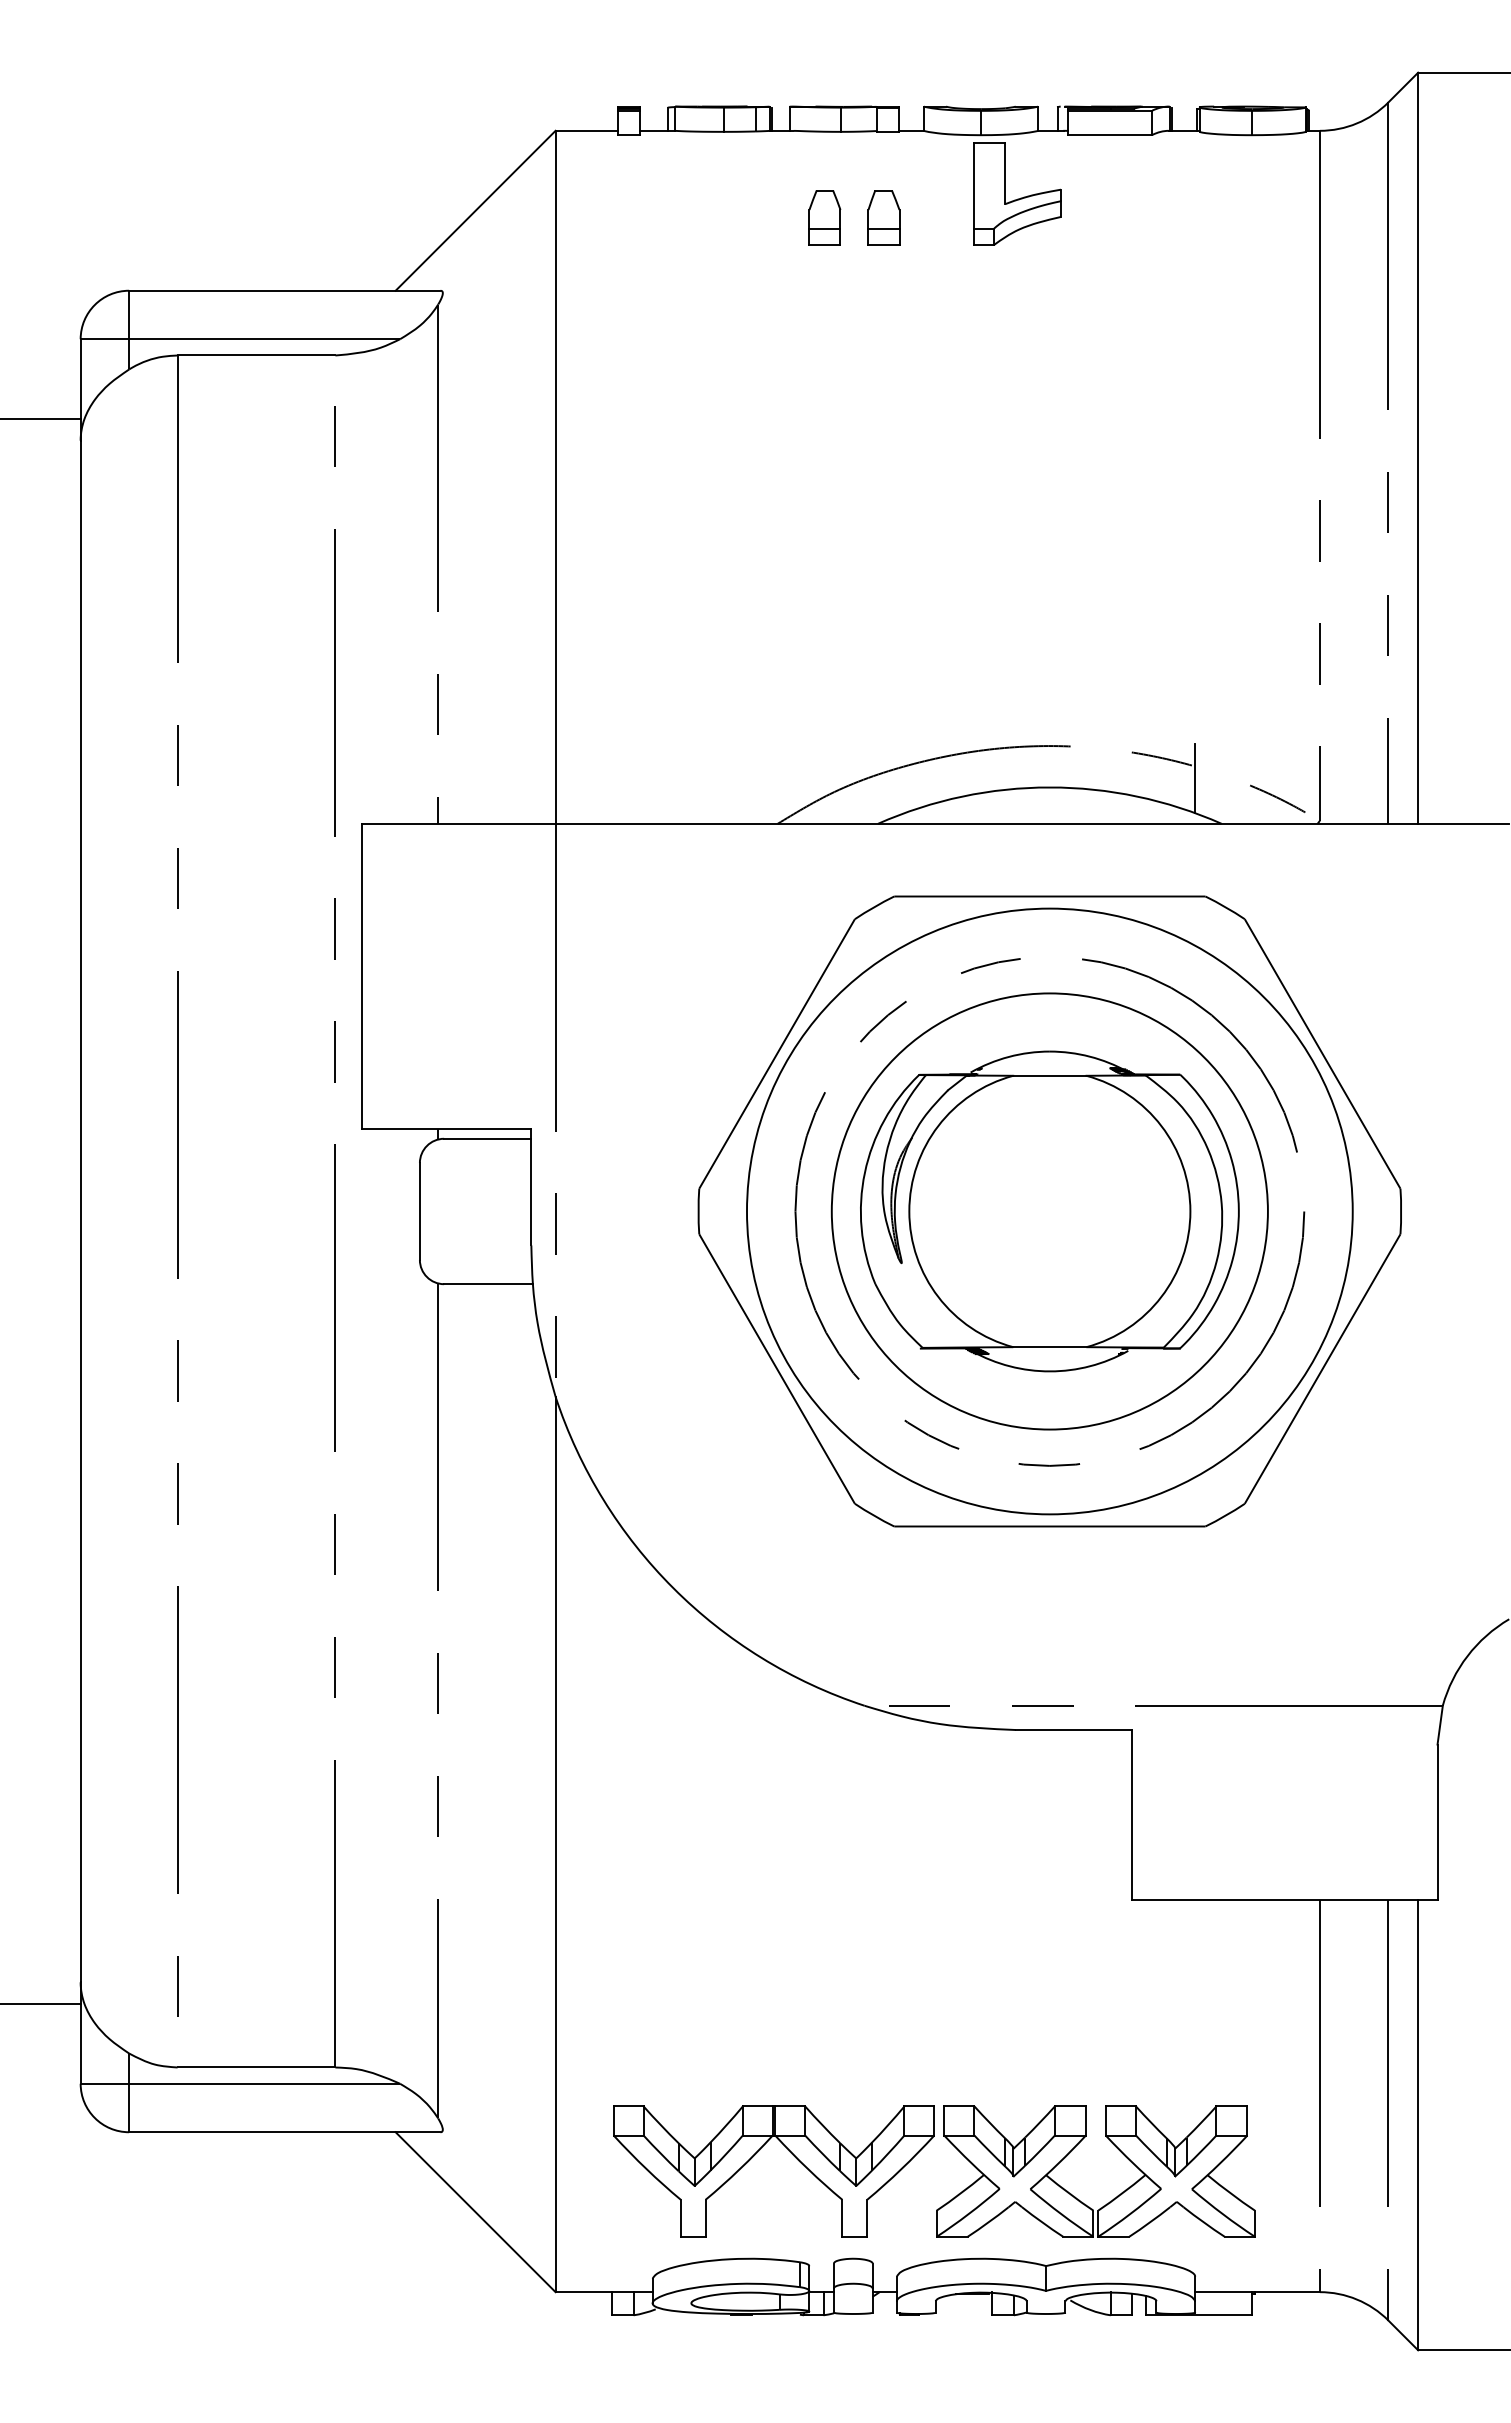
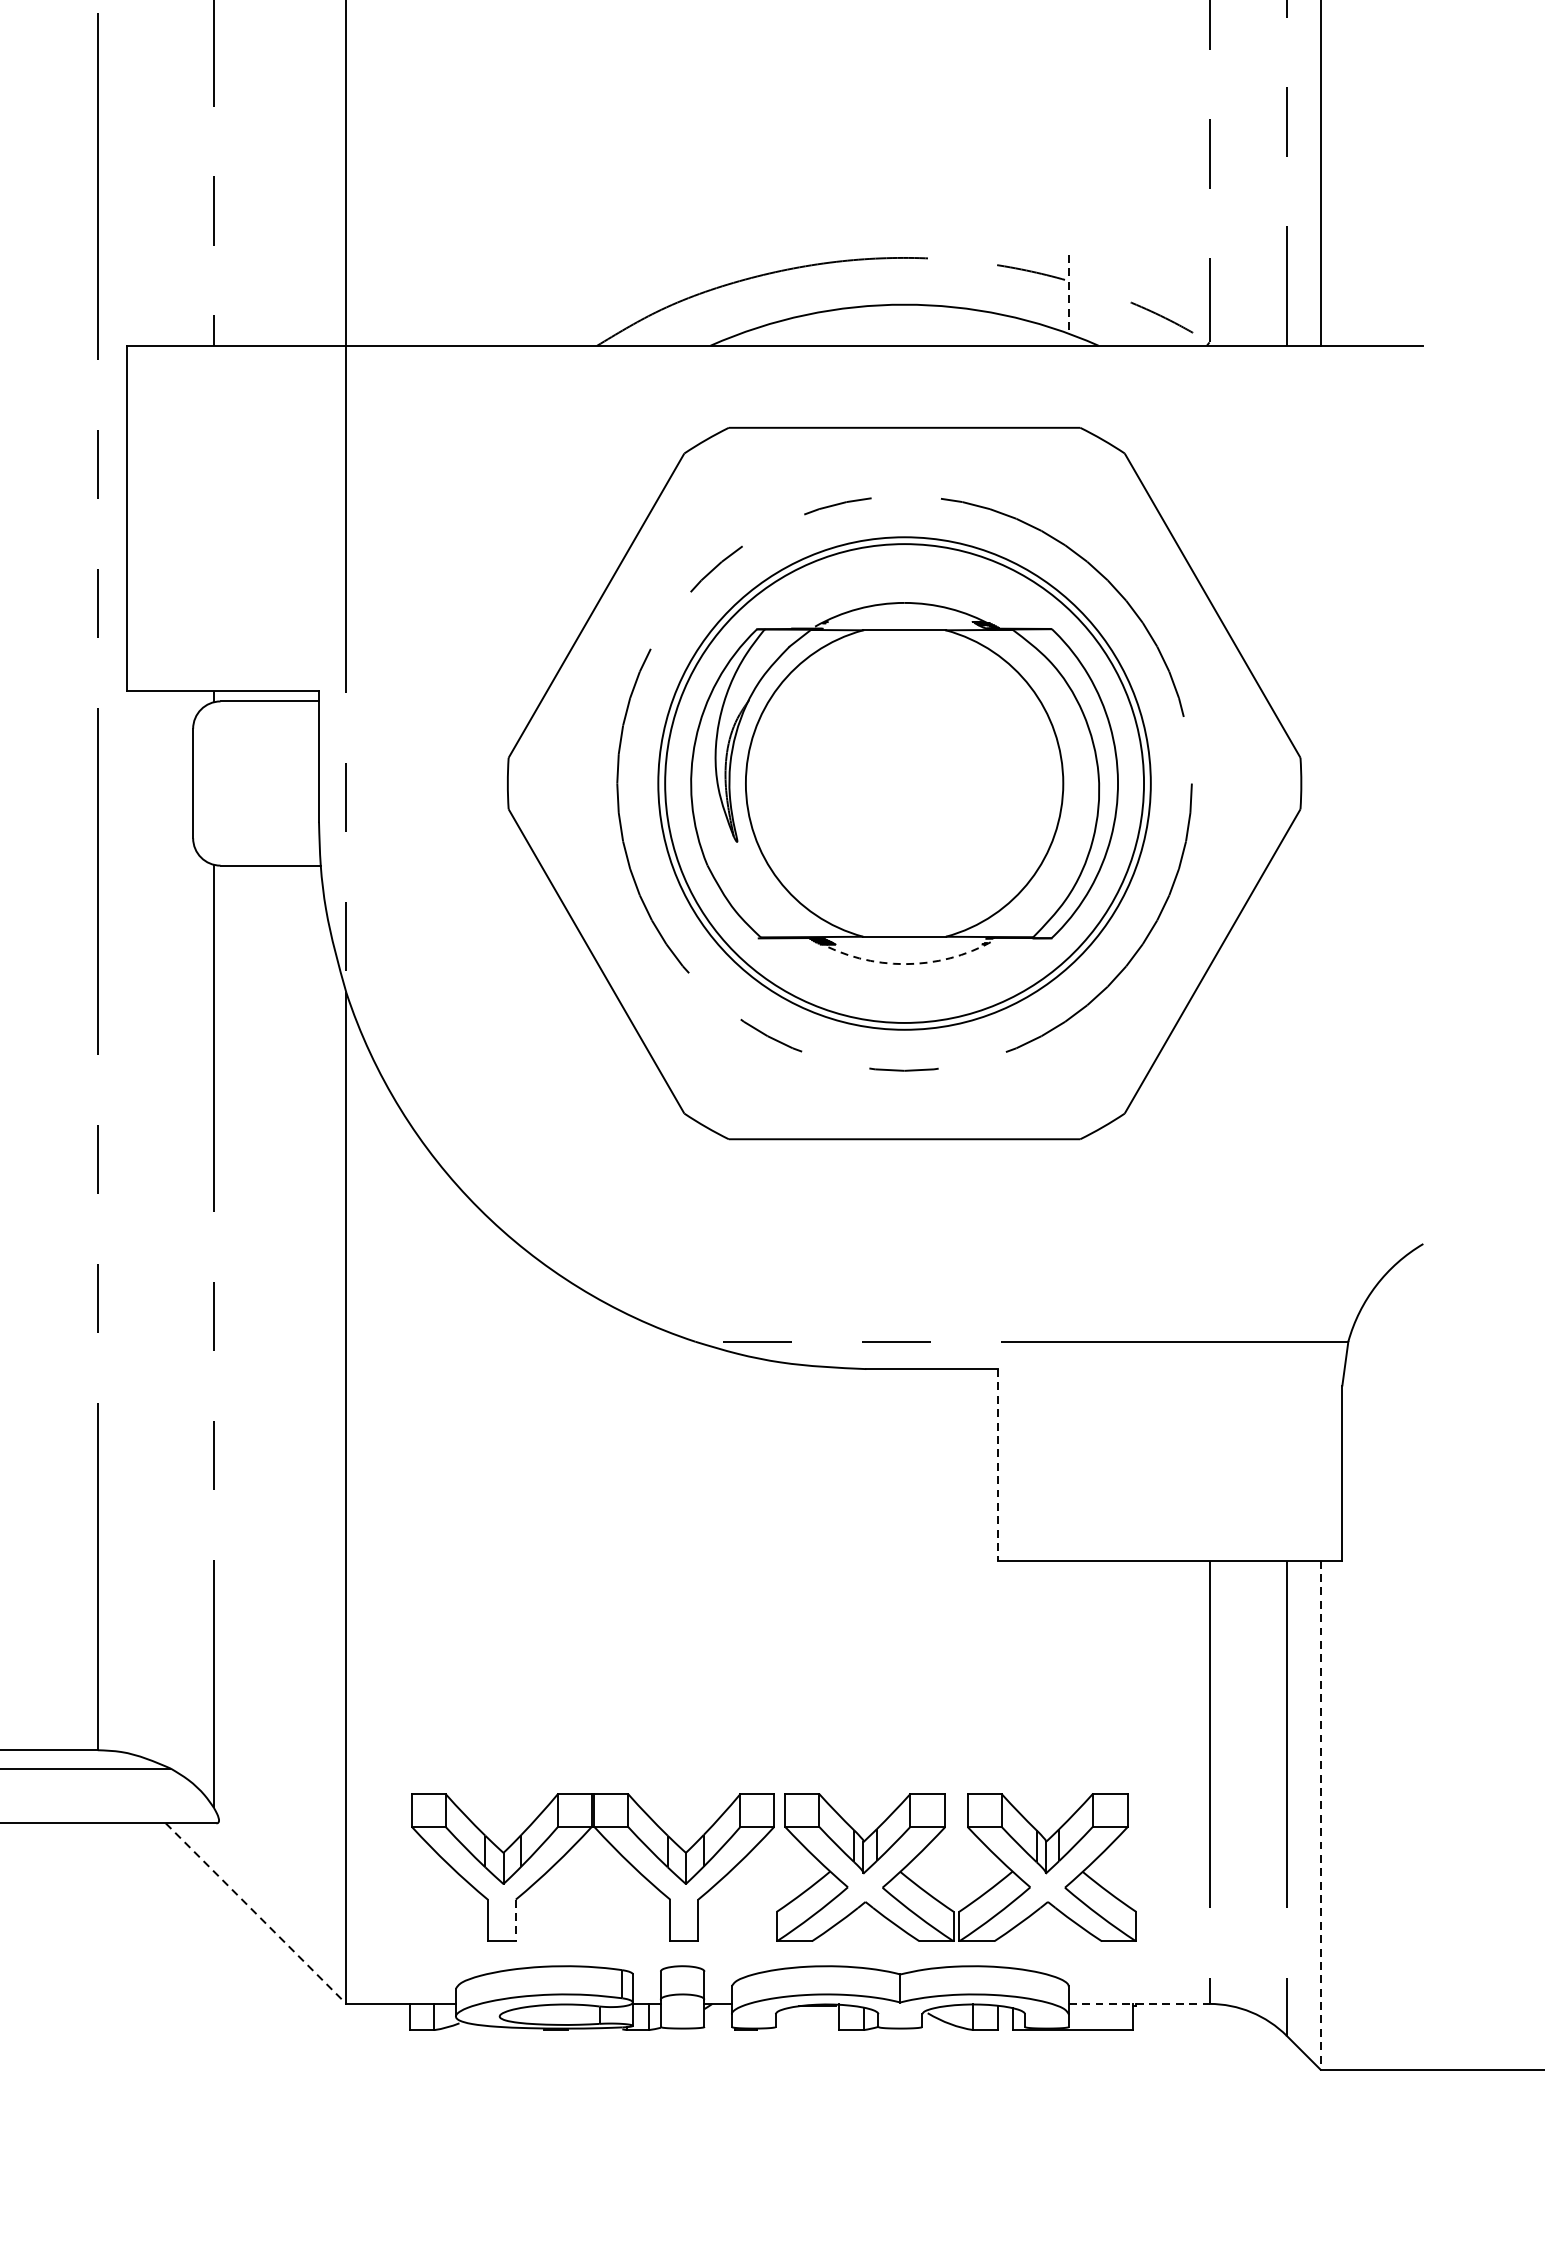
line: (1195, 778) -> (1069, 294), solid -> dashed
circle: (1049, 1211) -> (904, 783), size x0.7
arc: (1050, 1371) -> (905, 964), solid -> dashed
line: (1132, 1814) -> (997, 1464), solid -> dashed
line: (1418, 2125) -> (1320, 1815), solid -> dashed
line: (475, 2212) -> (255, 1913), solid -> dashed
line: (705, 2218) -> (515, 1920), solid -> dashed
line: (1258, 2292) -> (1140, 2004), solid -> dashed

